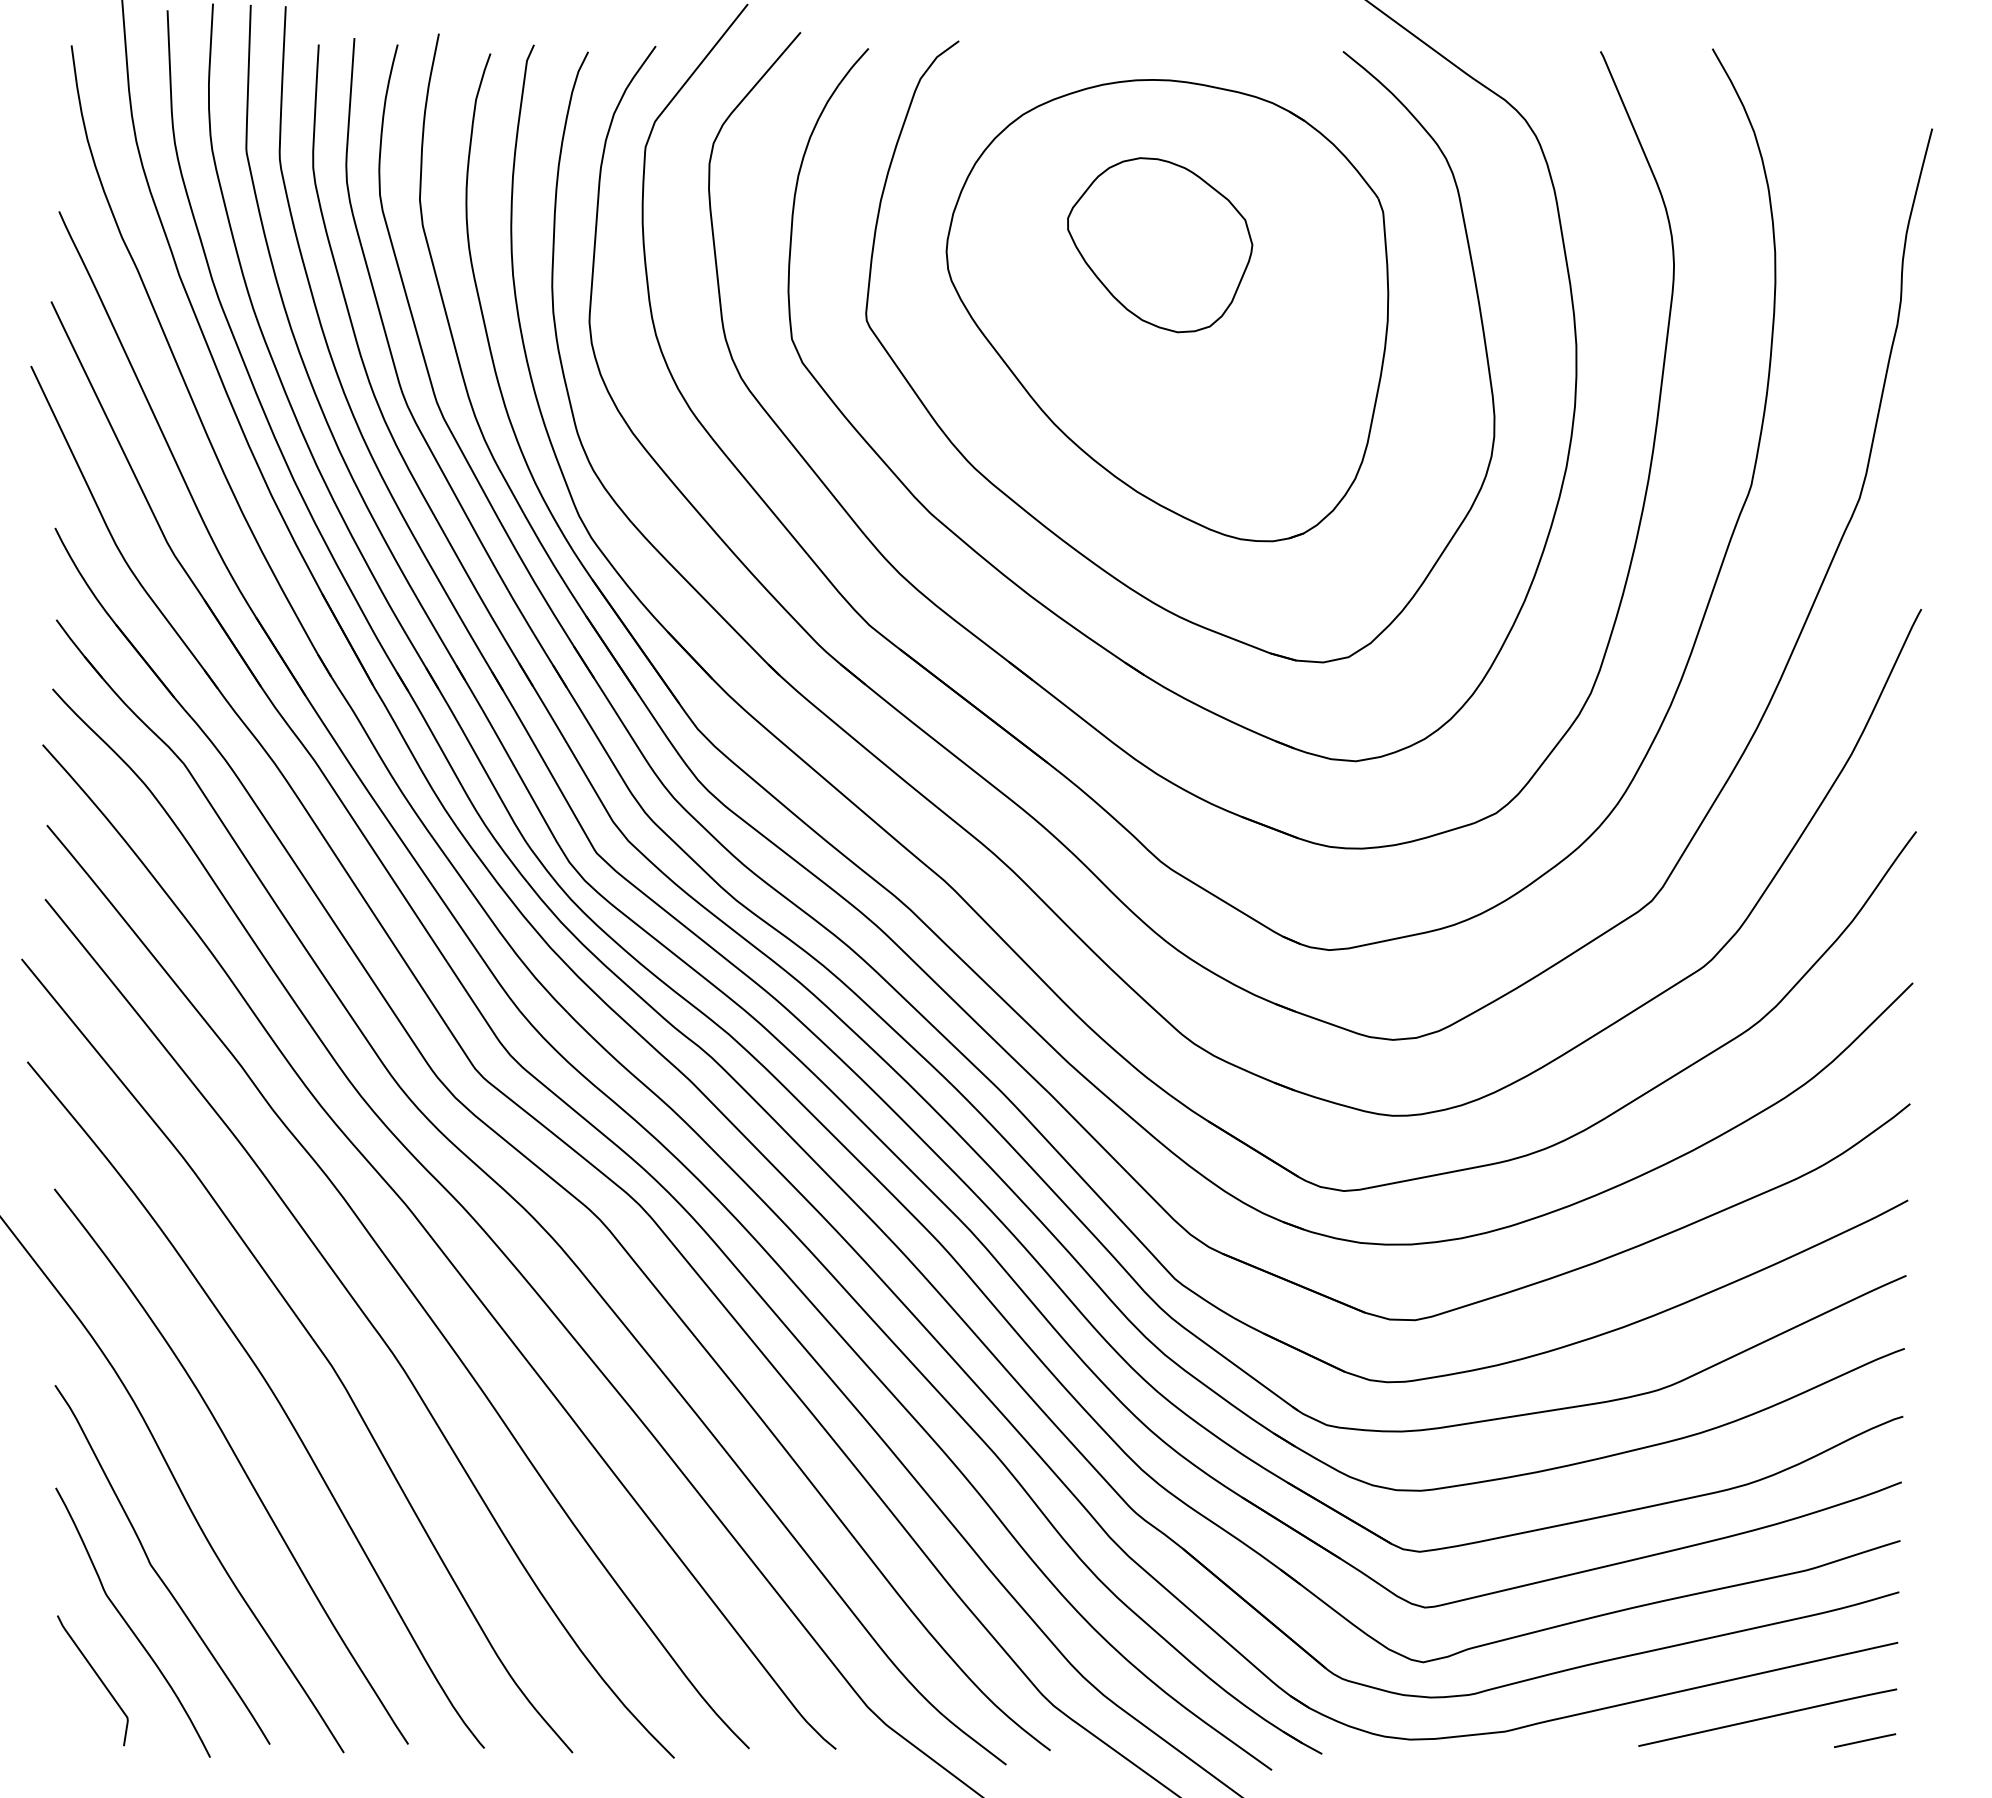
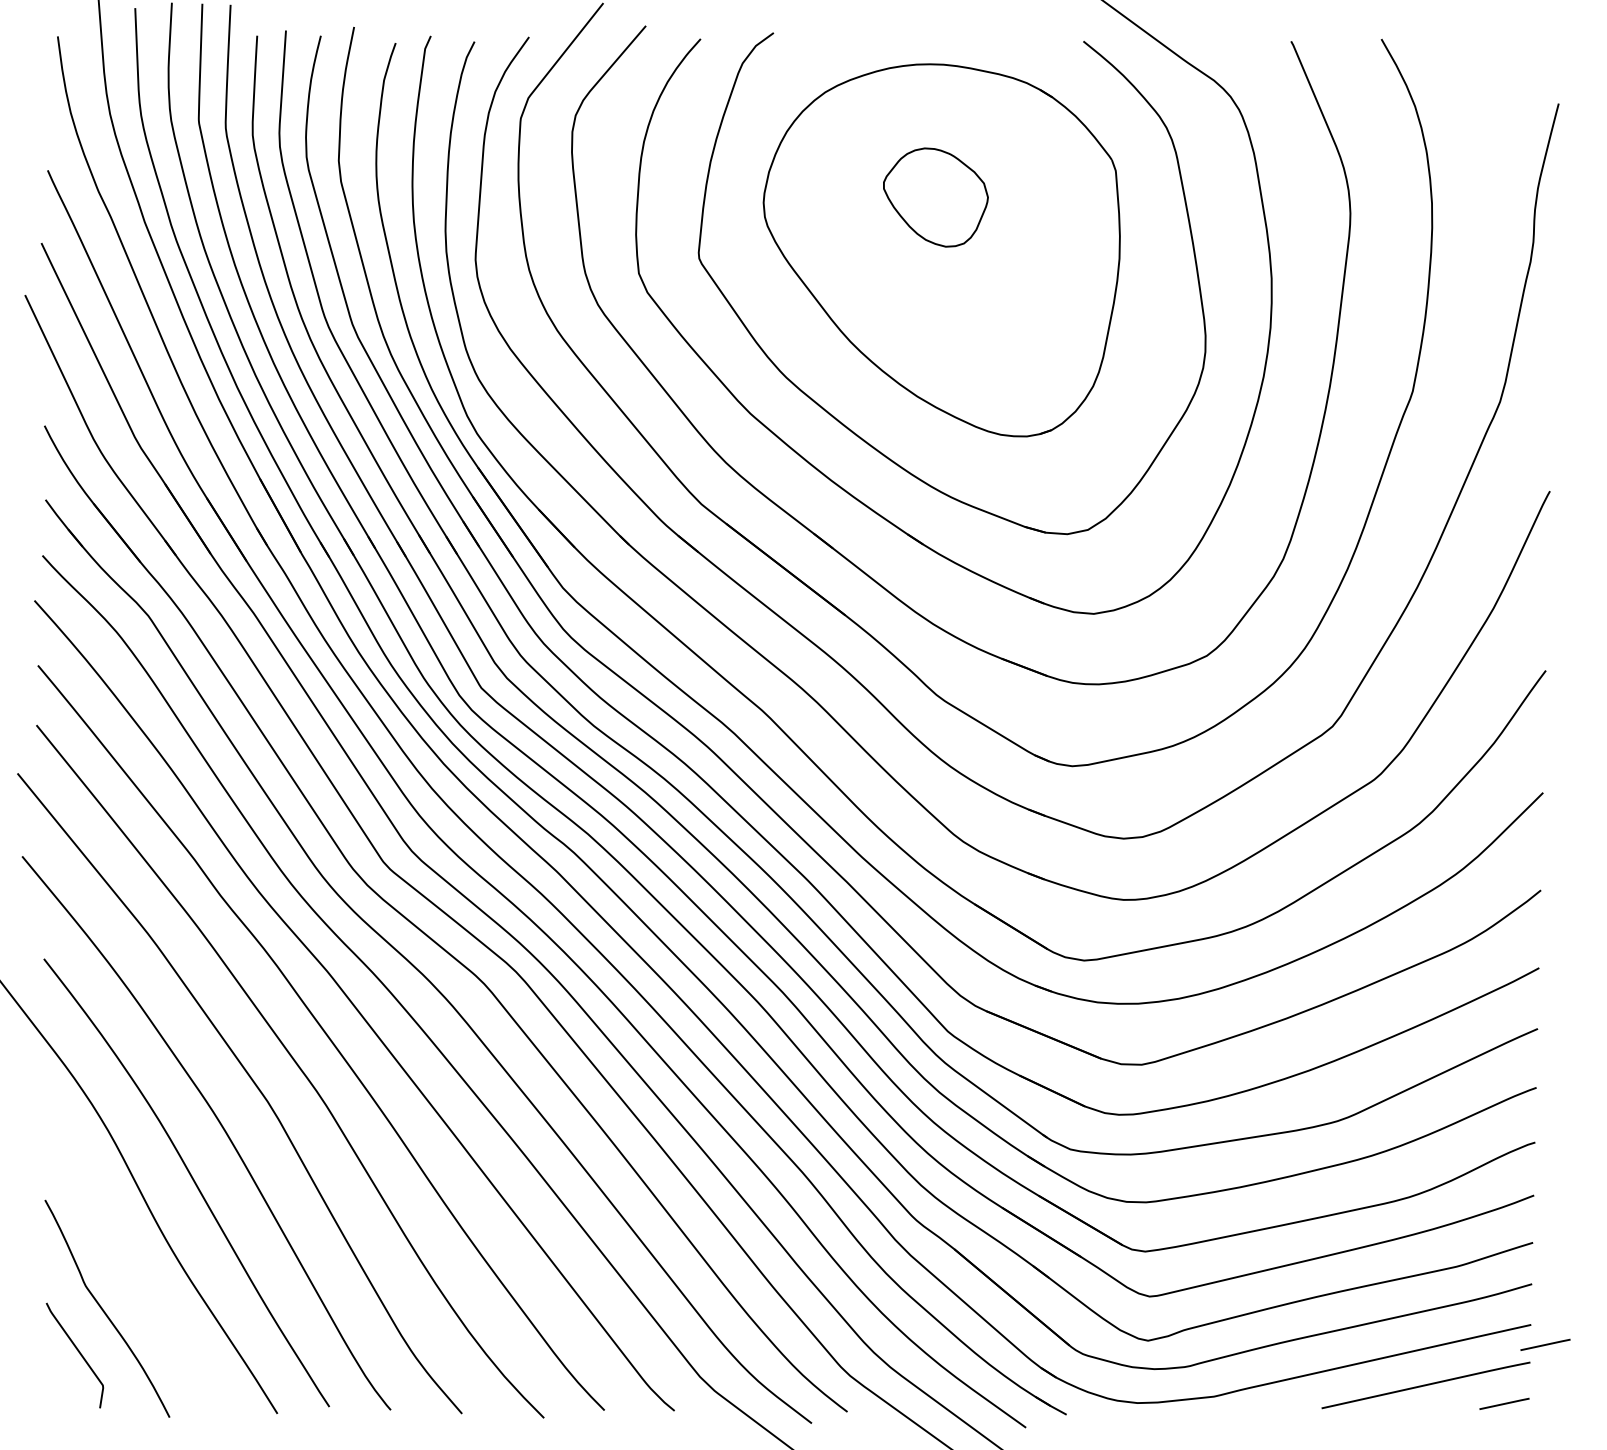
part: (1159, 245) -> (935, 197), size x0.7
curve: (155, 1569) -> (125, 1265), removed
line: (1915, 1666) -> (1545, 1344), added

